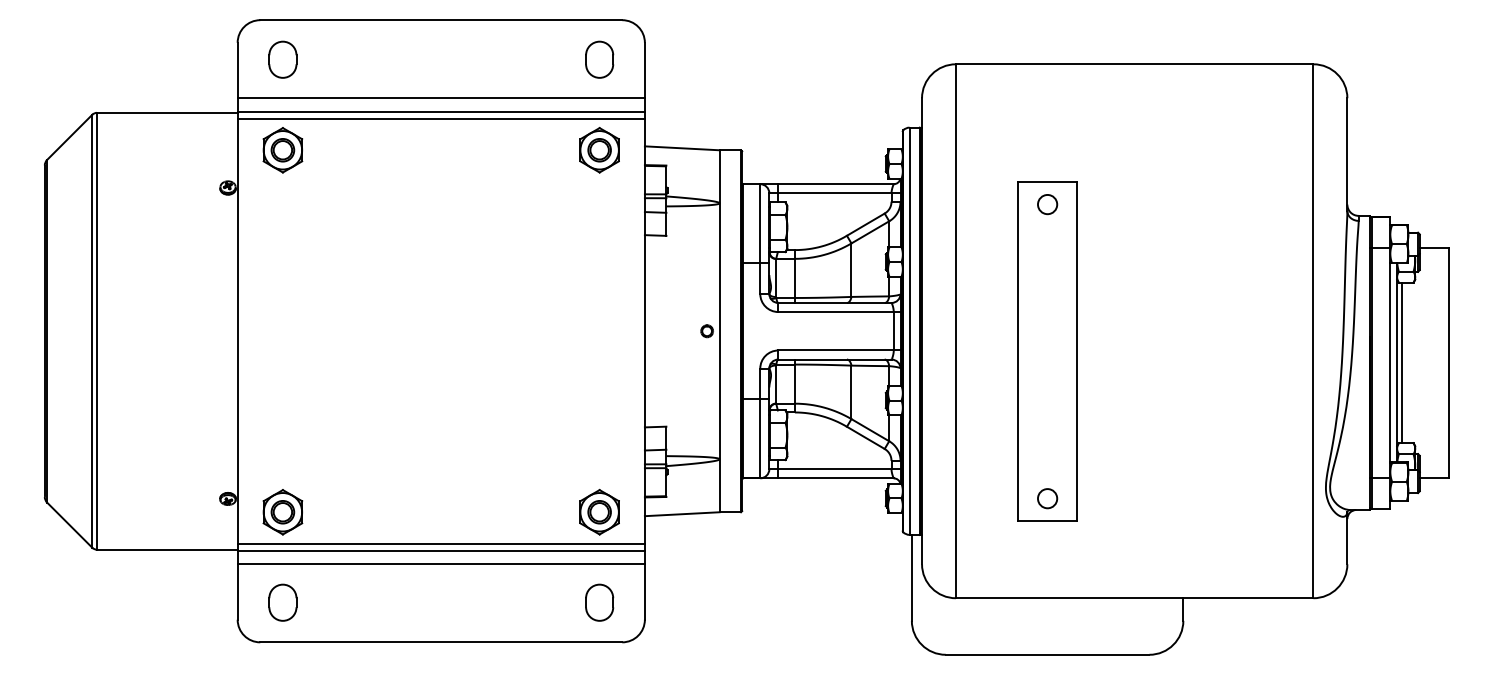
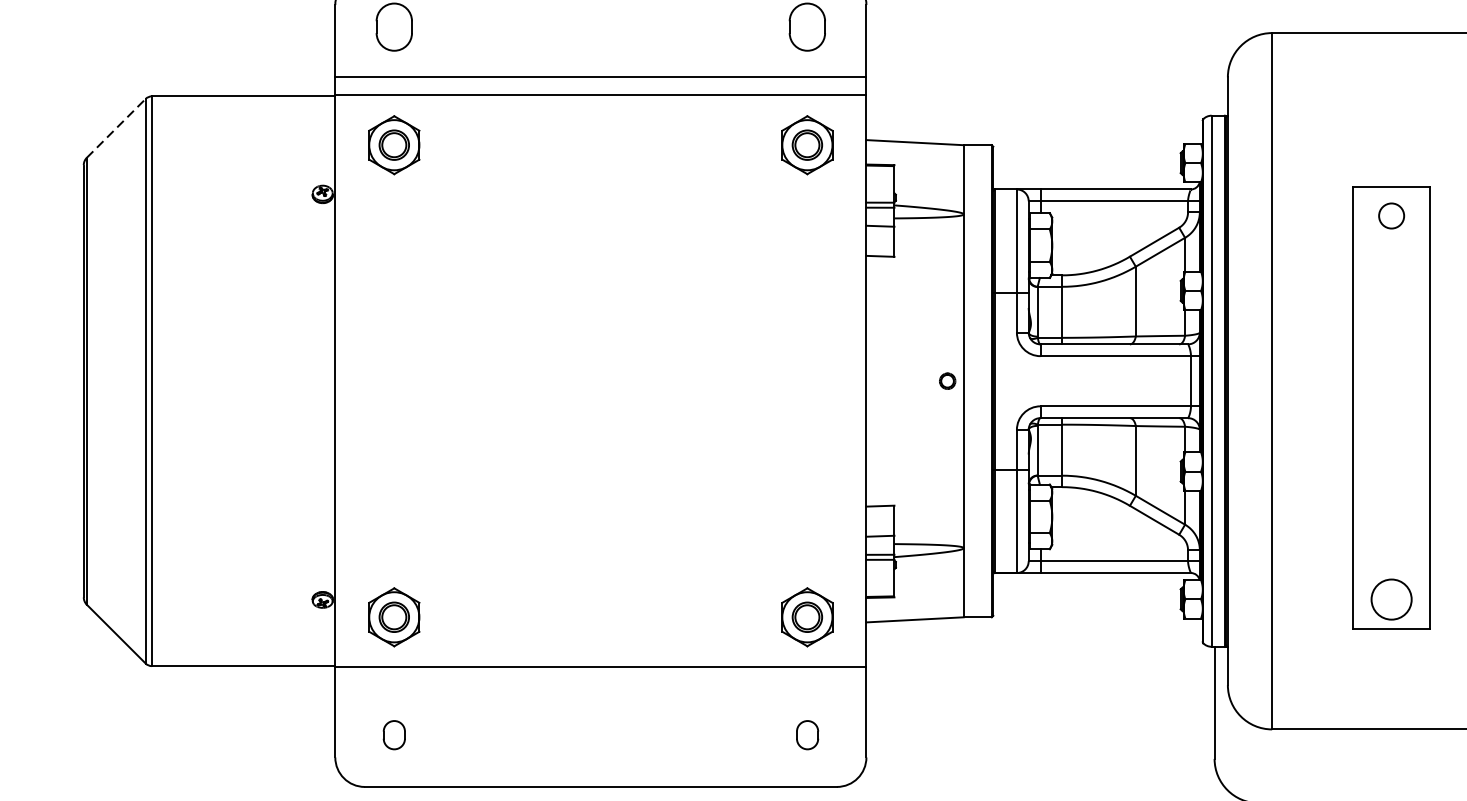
line: (440, 118) -> (599, 103), removed
line: (69, 137) -> (115, 128), solid -> dashed
circle: (1047, 498) -> (1391, 599), size x1.6
line: (440, 543) -> (599, 658), removed
line: (440, 564) -> (599, 685), removed
part: (282, 602) -> (393, 734), size x0.6
part: (599, 602) -> (807, 734), size x0.6

